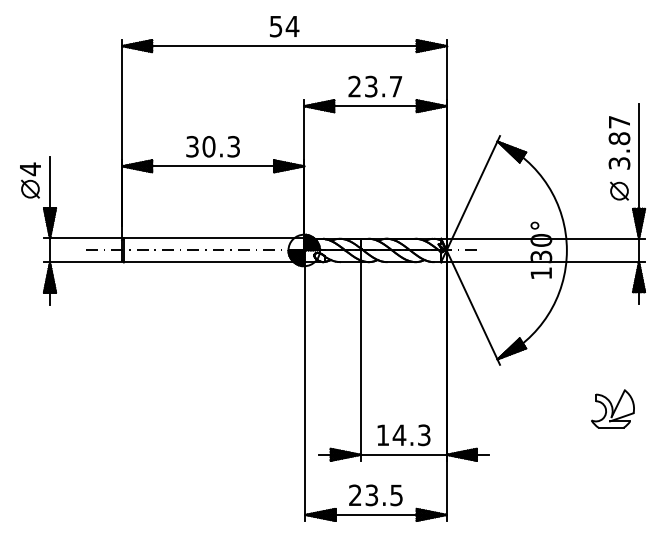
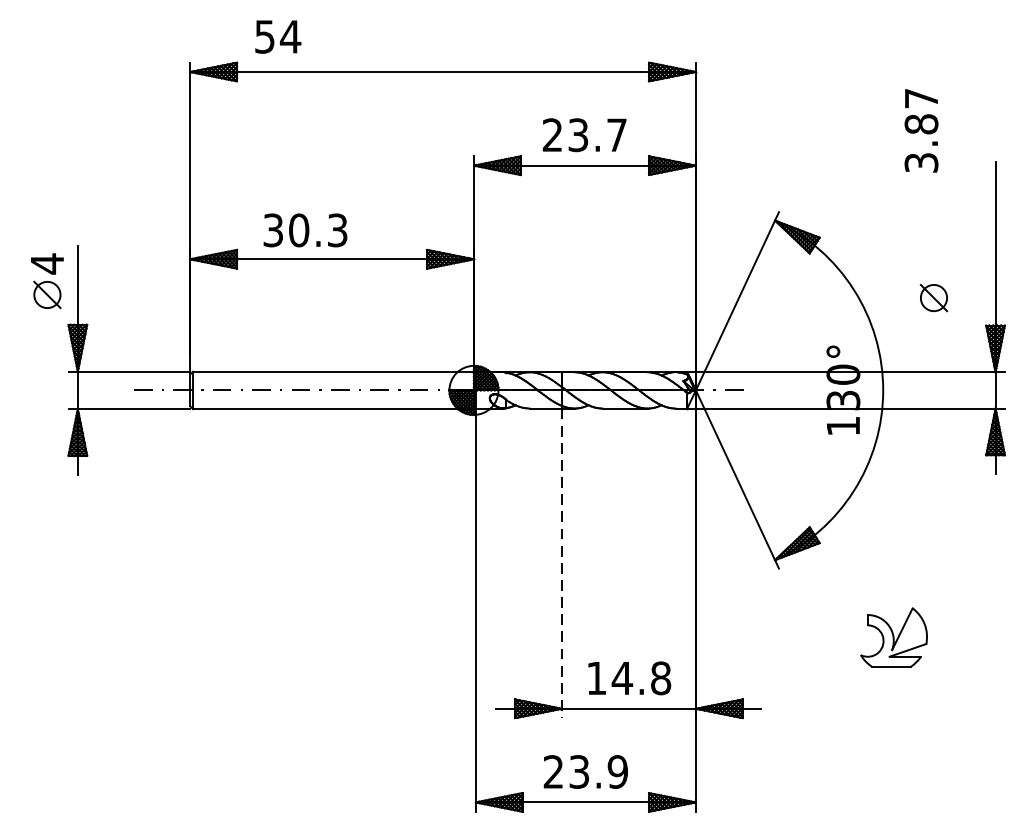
text: (284, 26) -> (278, 36), moved
text: (619, 142) -> (921, 130), moved
text: (212, 146) -> (304, 229), moved
part: (619, 190) -> (933, 296), moved
line: (360, 361) -> (561, 563), solid -> dashed
part: (612, 408) -> (893, 636), moved
text: (423, 435) -> (659, 678), 14.3 -> 14.8
text: (396, 494) -> (617, 770), 23.5 -> 23.9

